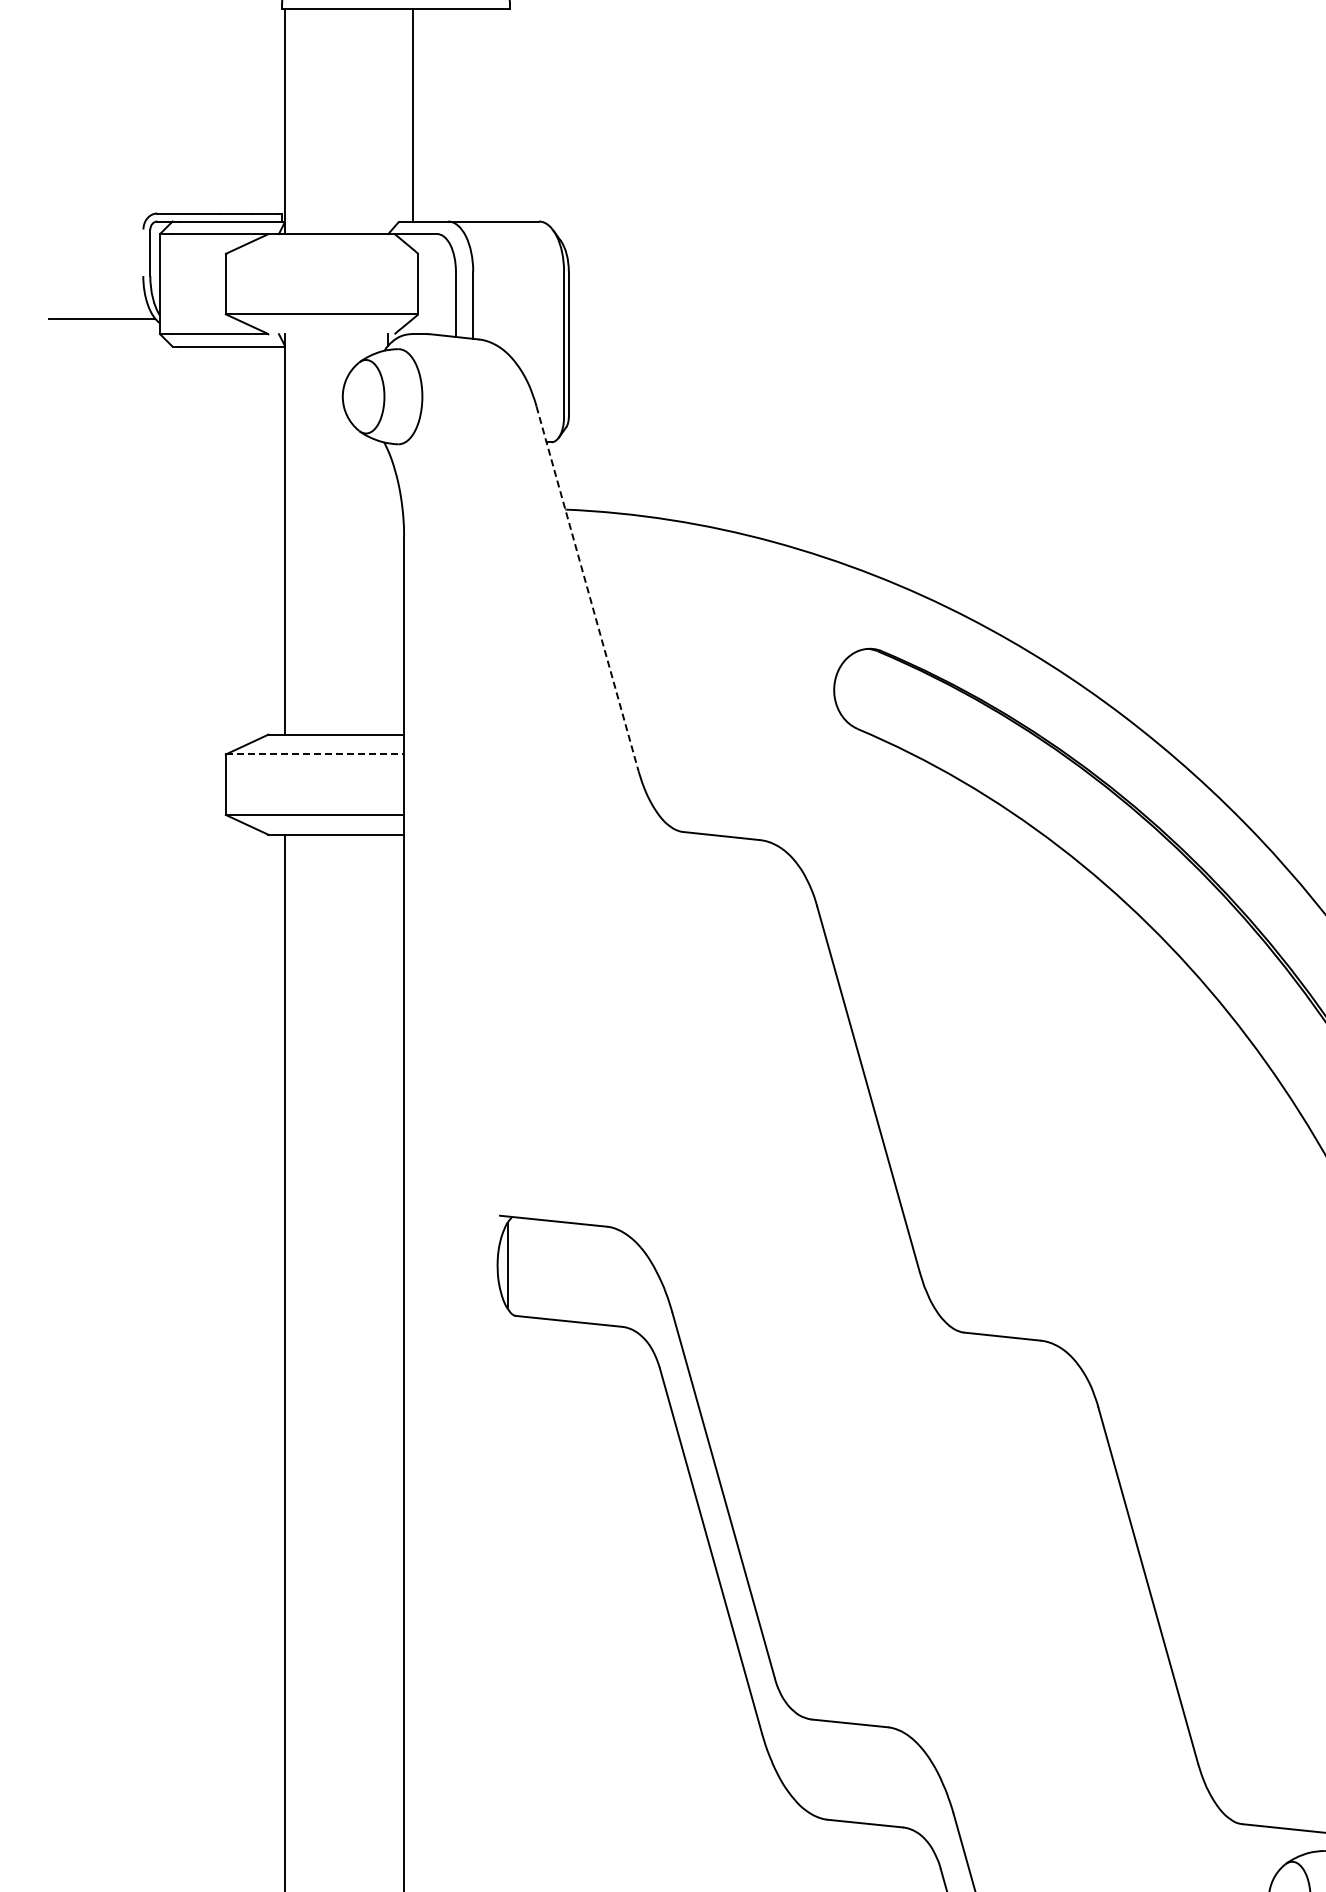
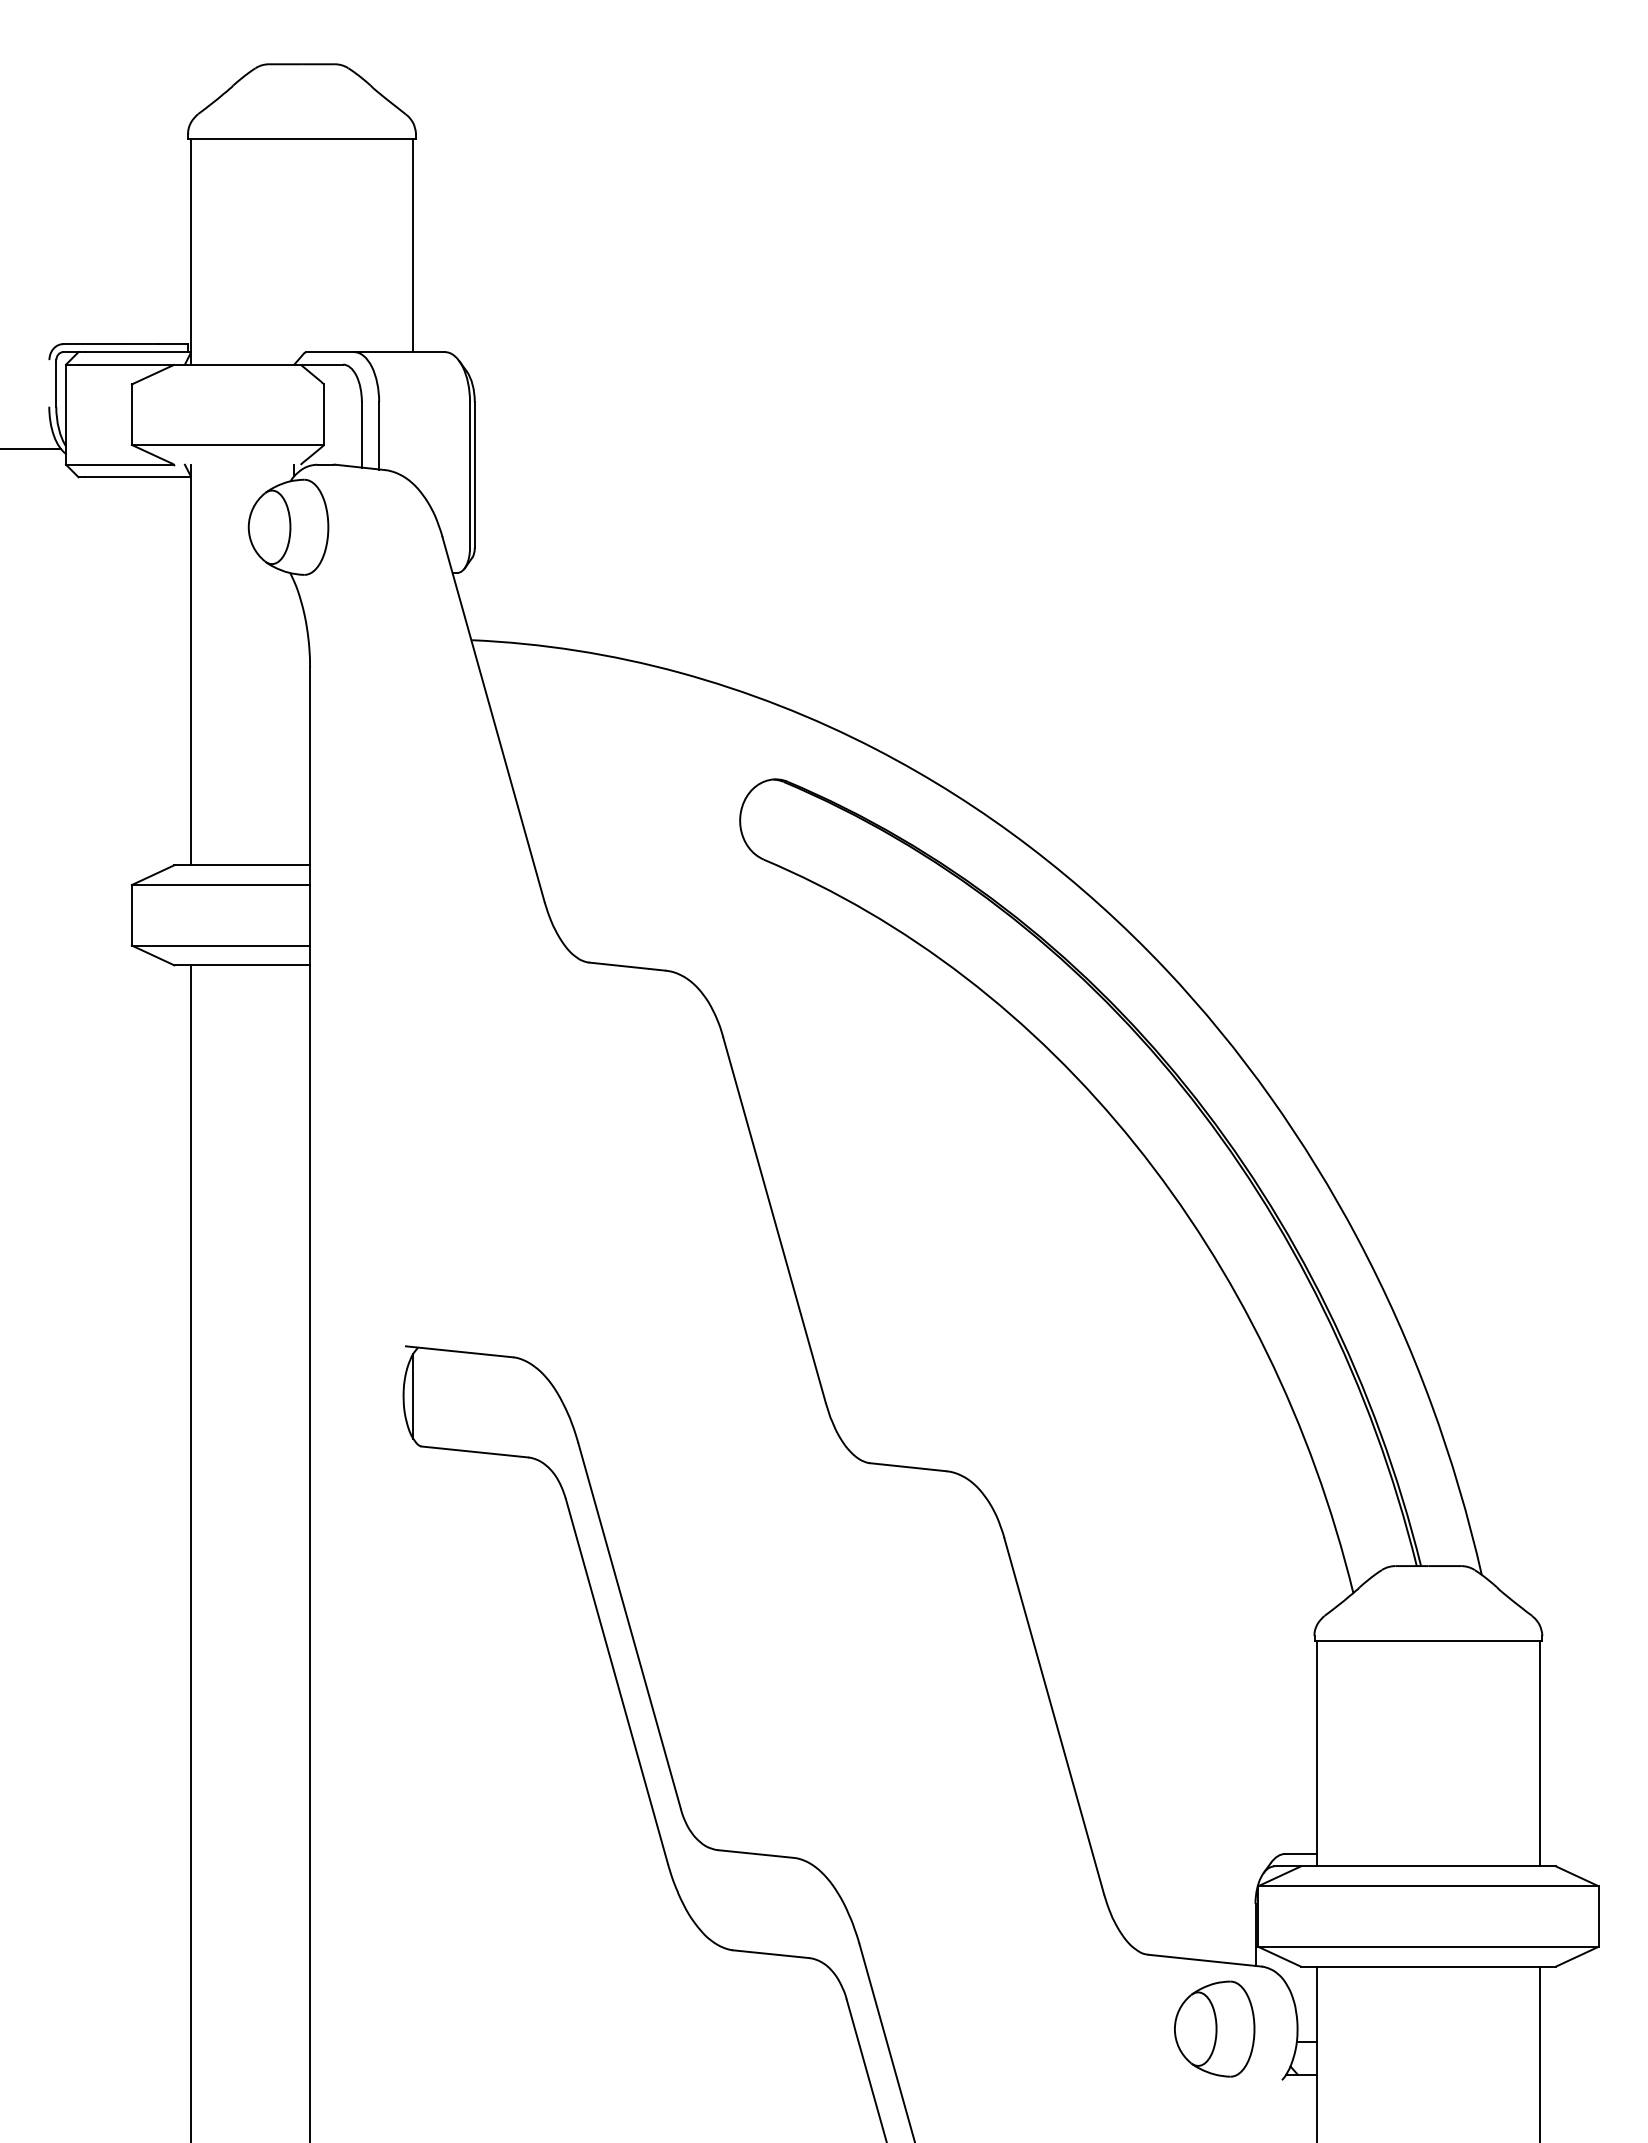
line: (412, 114) -> (413, 245), moved
line: (587, 589) -> (493, 720), dashed -> solid
line: (315, 754) -> (221, 885), dashed -> solid

